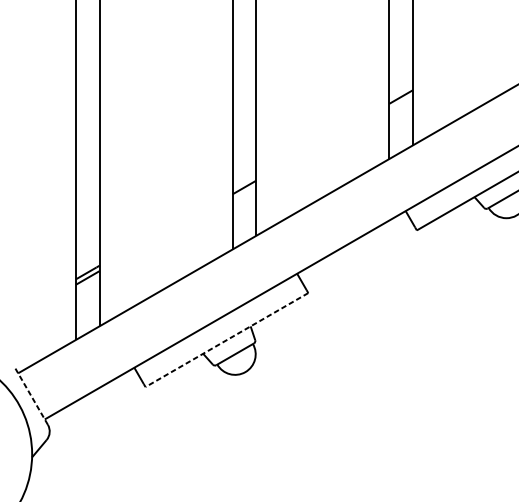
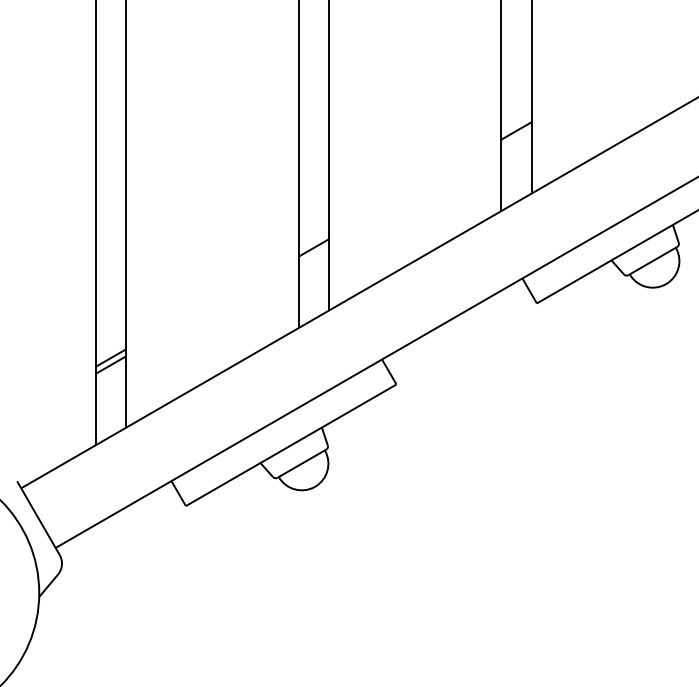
line: (227, 340) -> (291, 445), dashed -> solid
line: (31, 396) -> (38, 518), dashed -> solid

